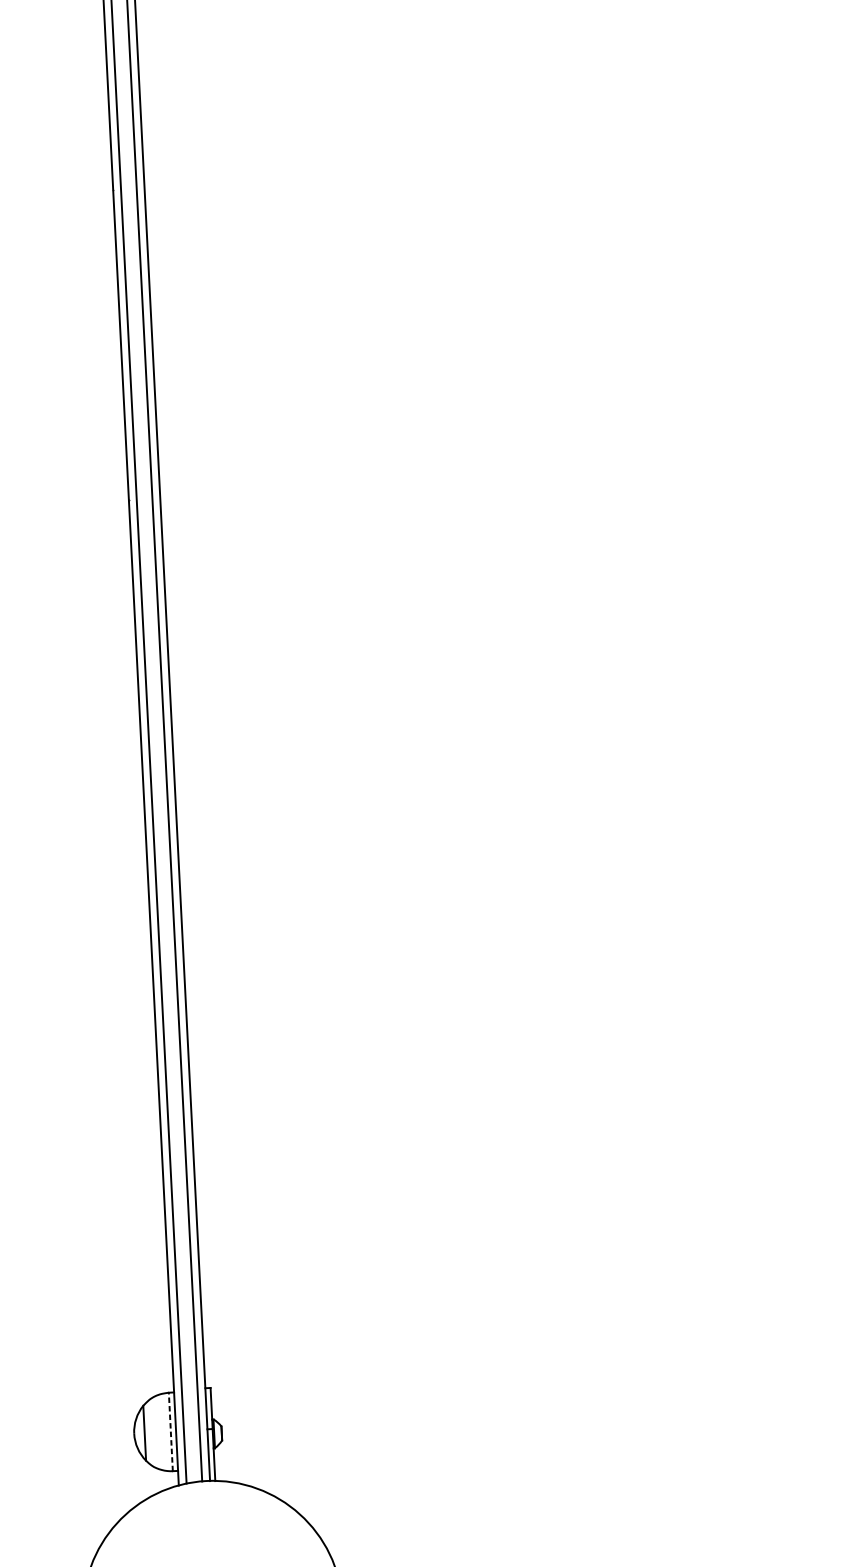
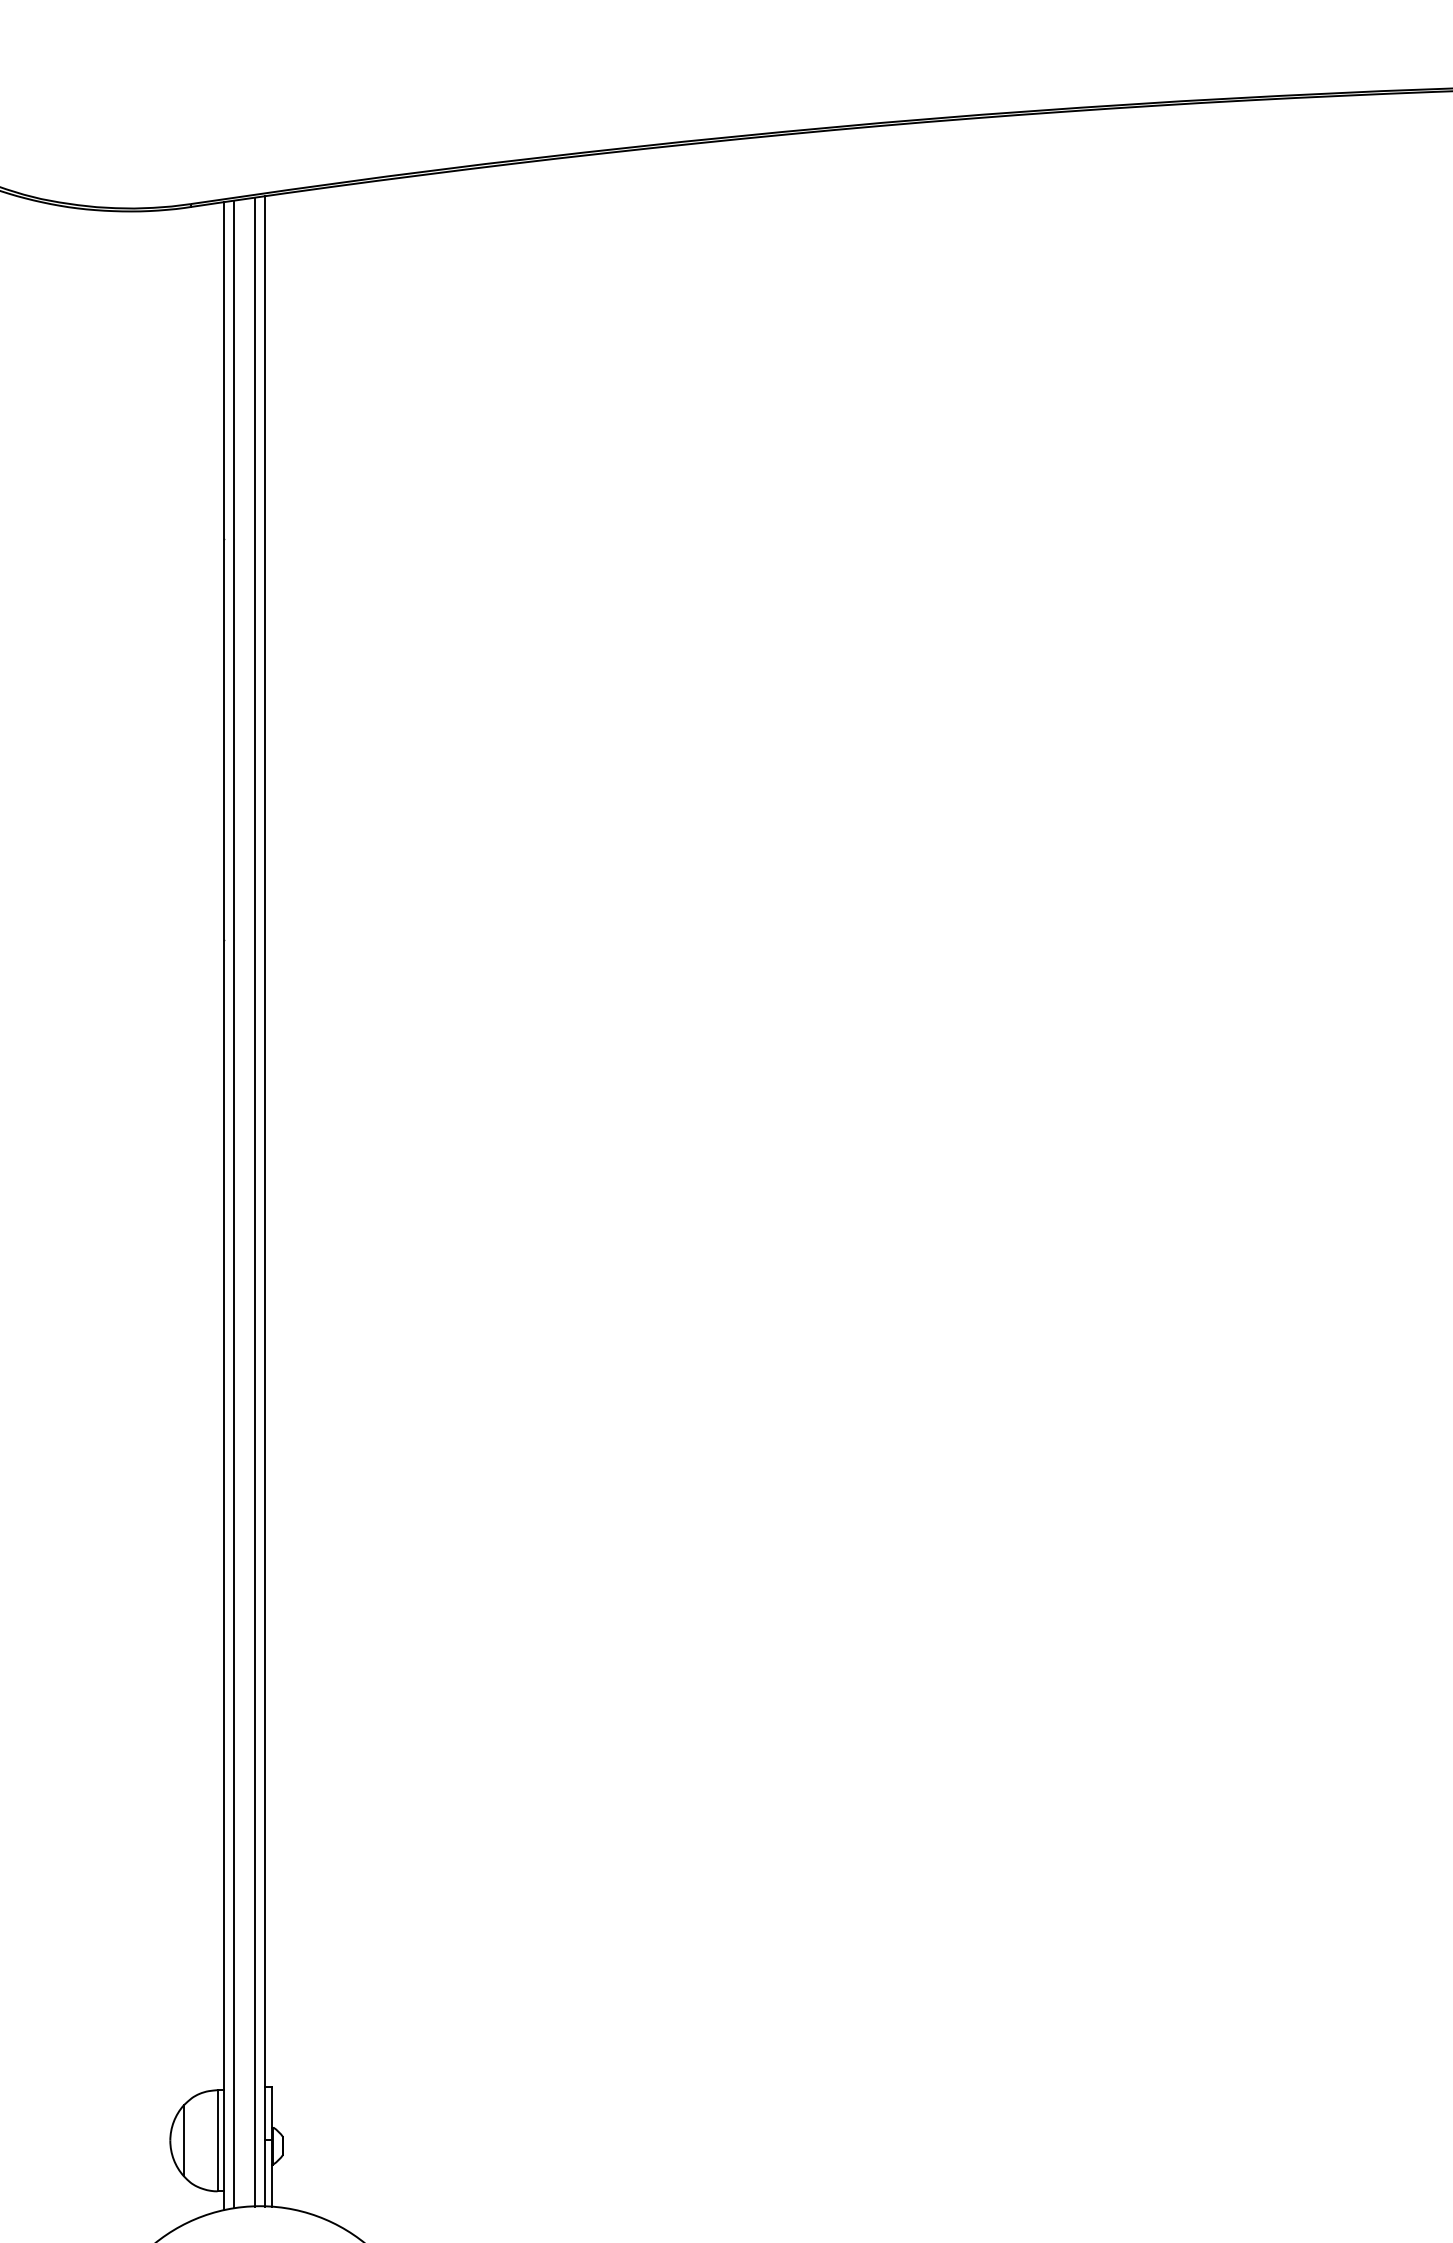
line: (170, 1431) -> (217, 2140), dashed -> solid

